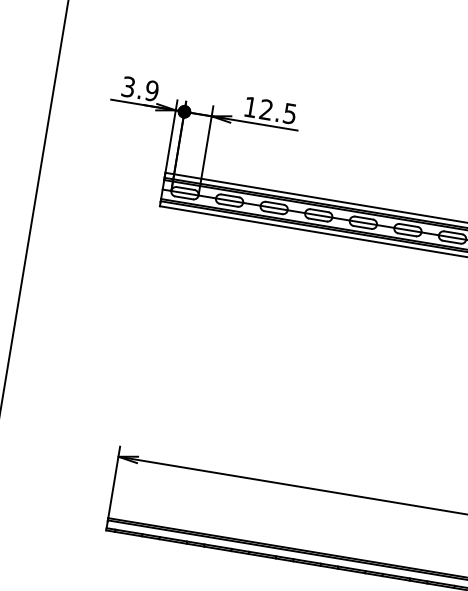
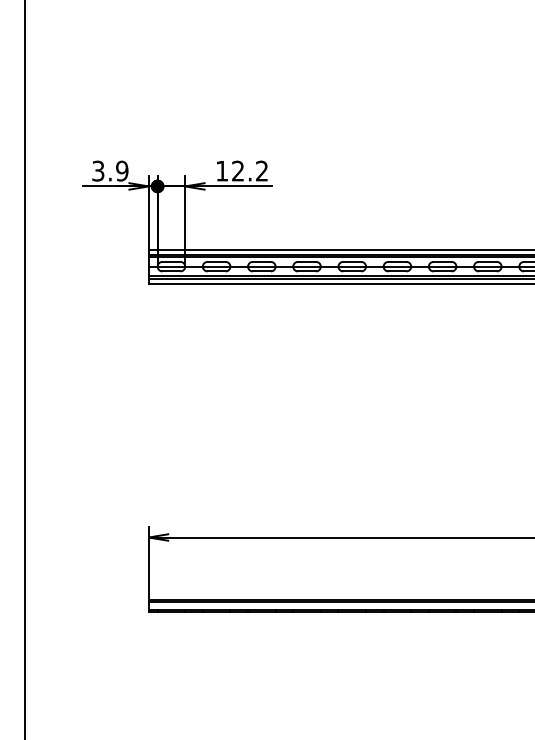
text: (289, 113) -> (261, 170), 12.5 -> 12.2

